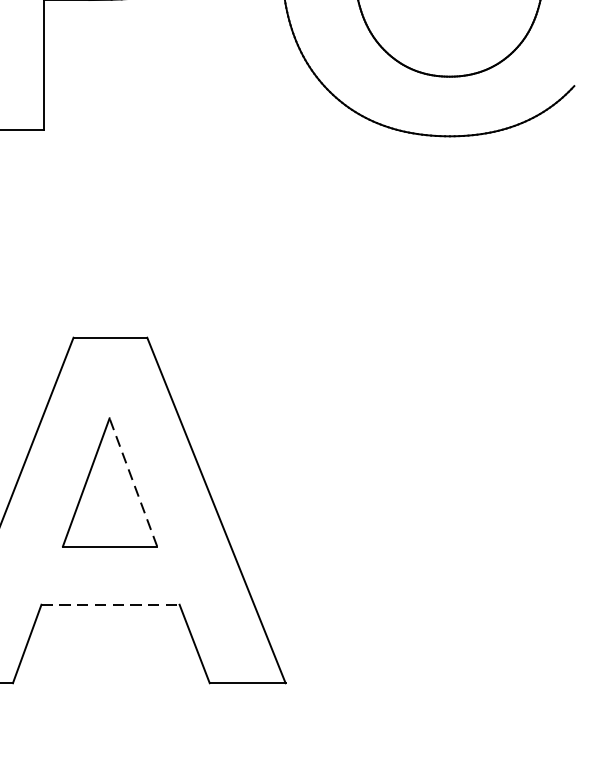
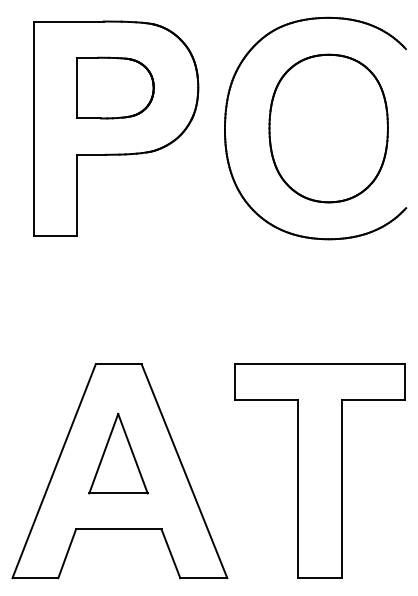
line: (132, 482) -> (132, 453), dashed -> solid
part: (434, 509) -> (319, 470), added
line: (110, 604) -> (118, 529), dashed -> solid

